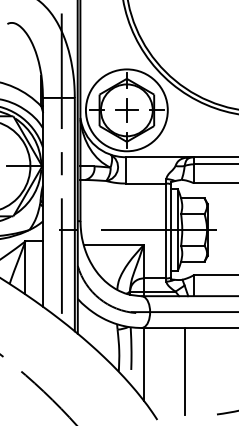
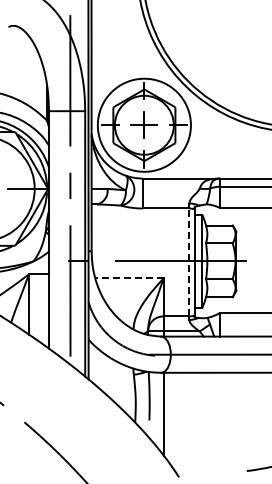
line: (166, 231) -> (189, 262), solid -> dashed
line: (112, 245) -> (128, 278), solid -> dashed
line: (185, 370) -> (210, 421), removed

